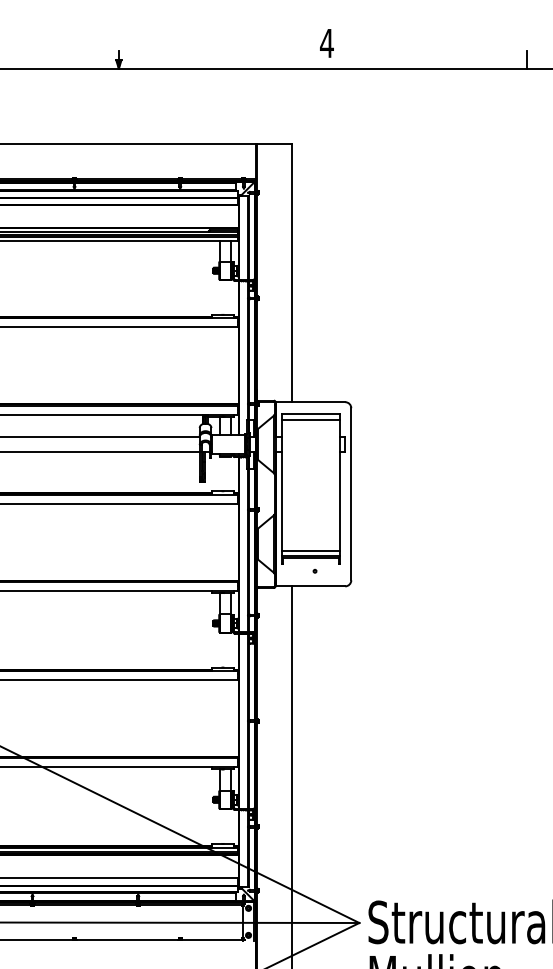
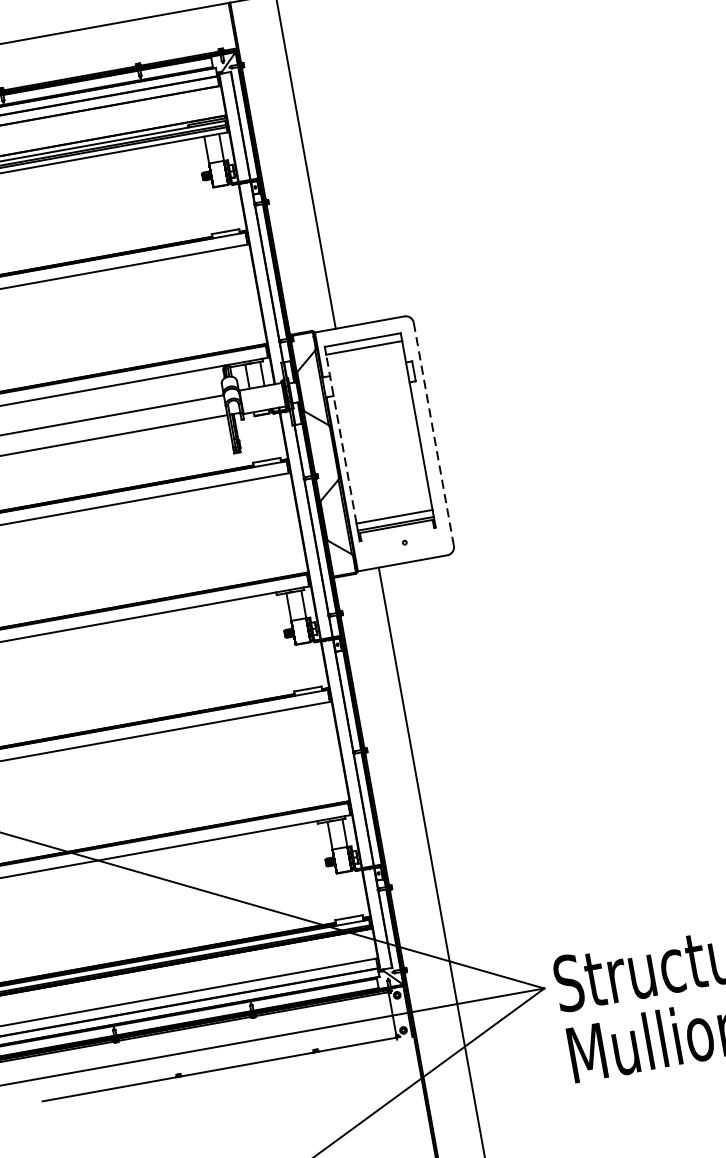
line: (281, 484) -> (341, 438), solid -> dashed
line: (351, 494) -> (434, 434), solid -> dashed

